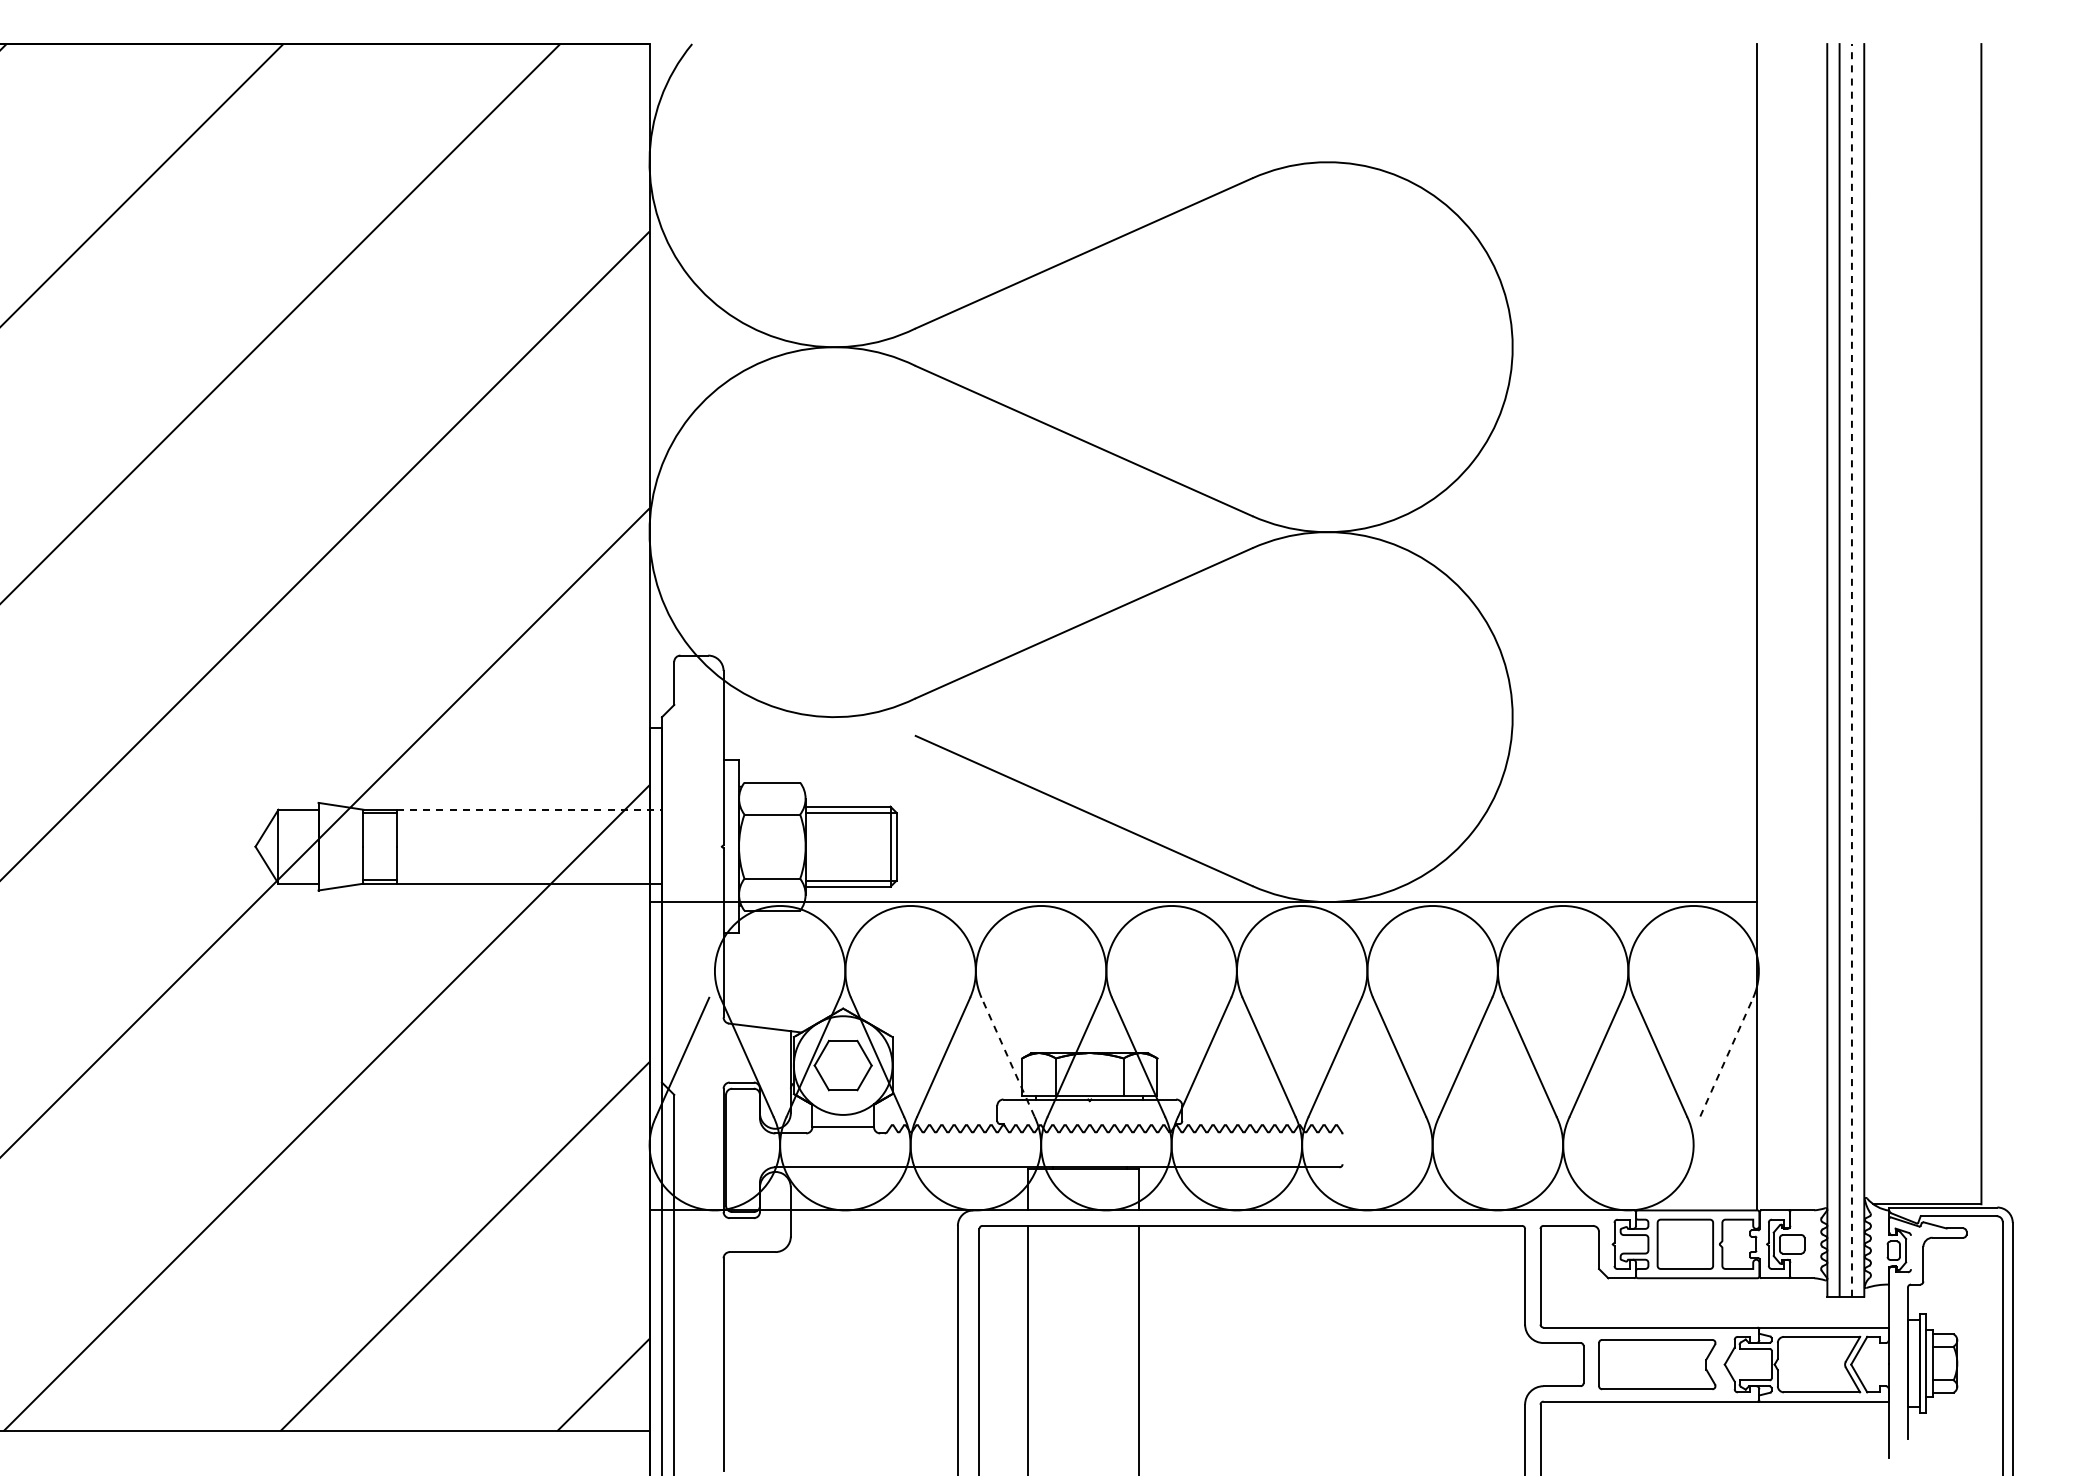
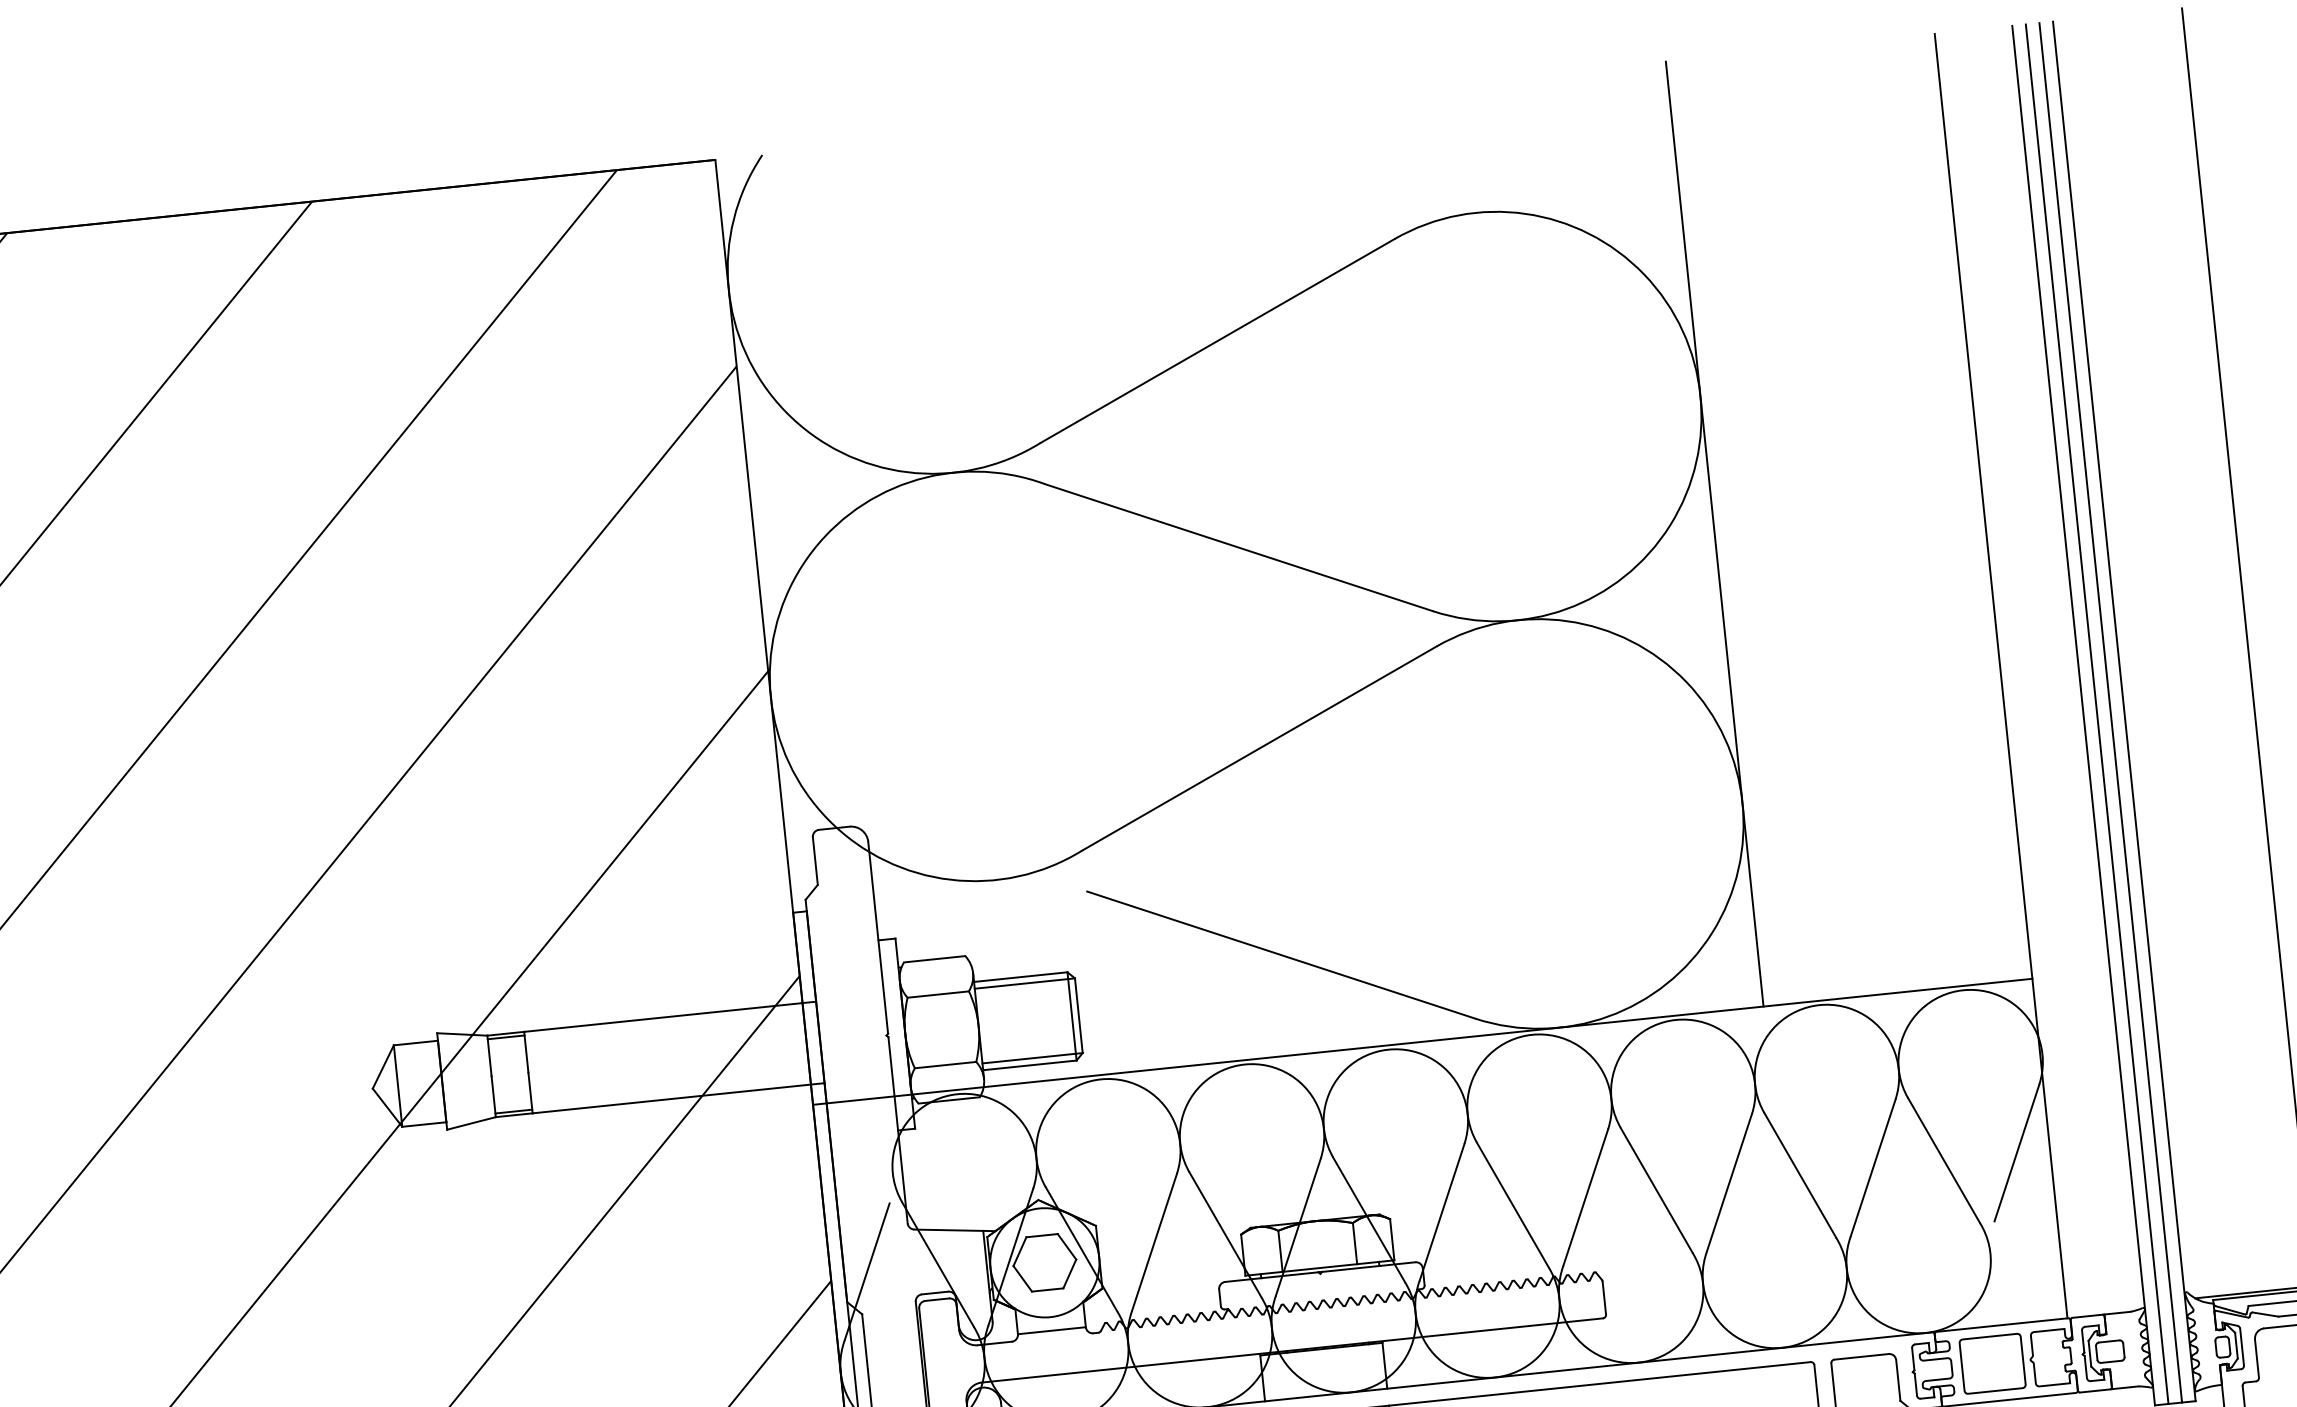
line: (1512, 473) -> (1714, 534), added
line: (1851, 669) -> (2110, 711), dashed -> solid
line: (529, 809) -> (670, 1016), dashed -> solid
line: (1007, 1056) -> (1224, 1234), dashed -> solid
line: (1726, 1056) -> (2016, 1152), dashed -> solid
line: (1342, 1149) -> (1604, 1298), added
line: (1911, 1252) -> (2242, 1347), added

